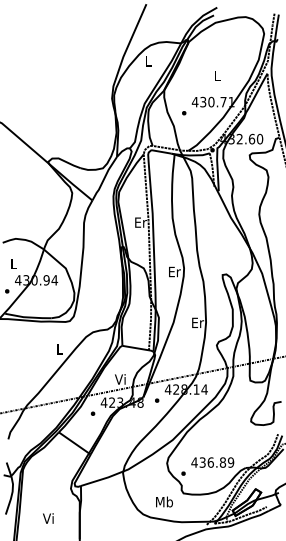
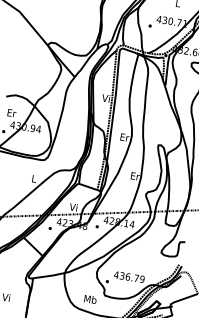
text: (140, 222) -> (106, 98), Er -> Vi
text: (14, 264) -> (12, 113), L -> Er
text: (222, 462) -> (136, 278), 436.89 -> 436.79

